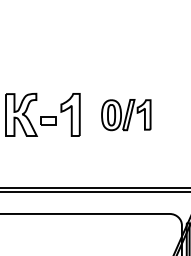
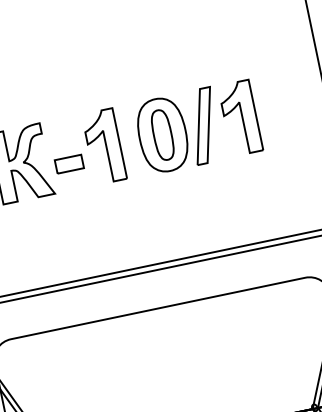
part: (125, 114) -> (196, 126), size x1.43

